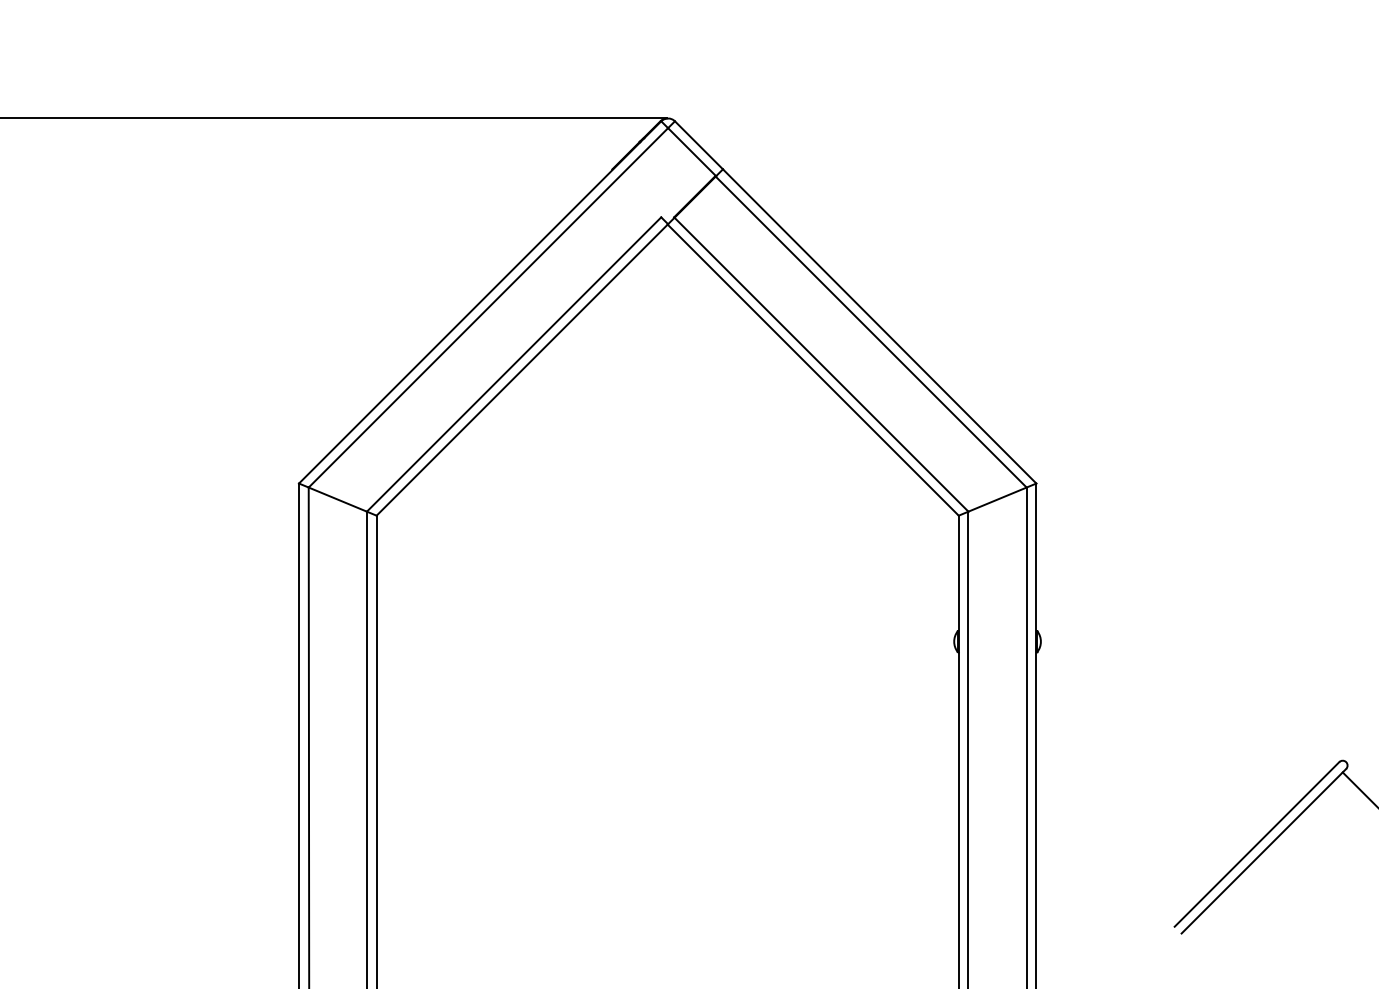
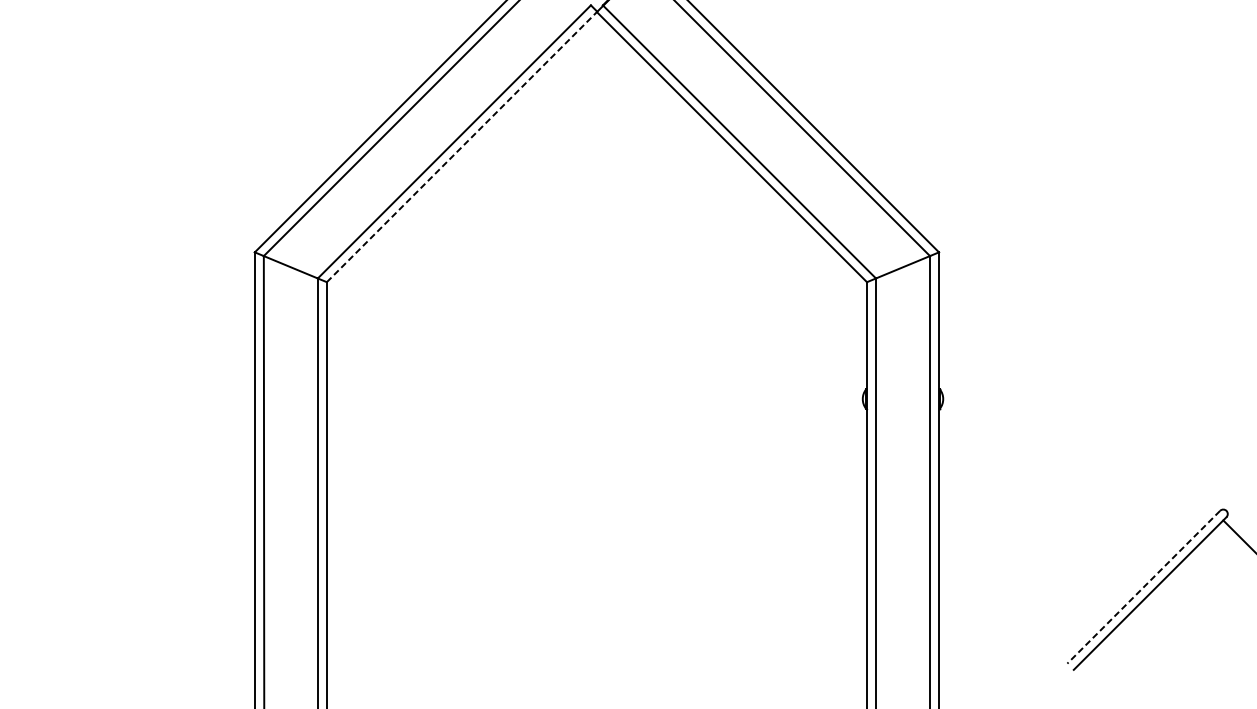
line: (522, 370) -> (462, 147), solid -> dashed
line: (1256, 844) -> (1143, 587), solid -> dashed

